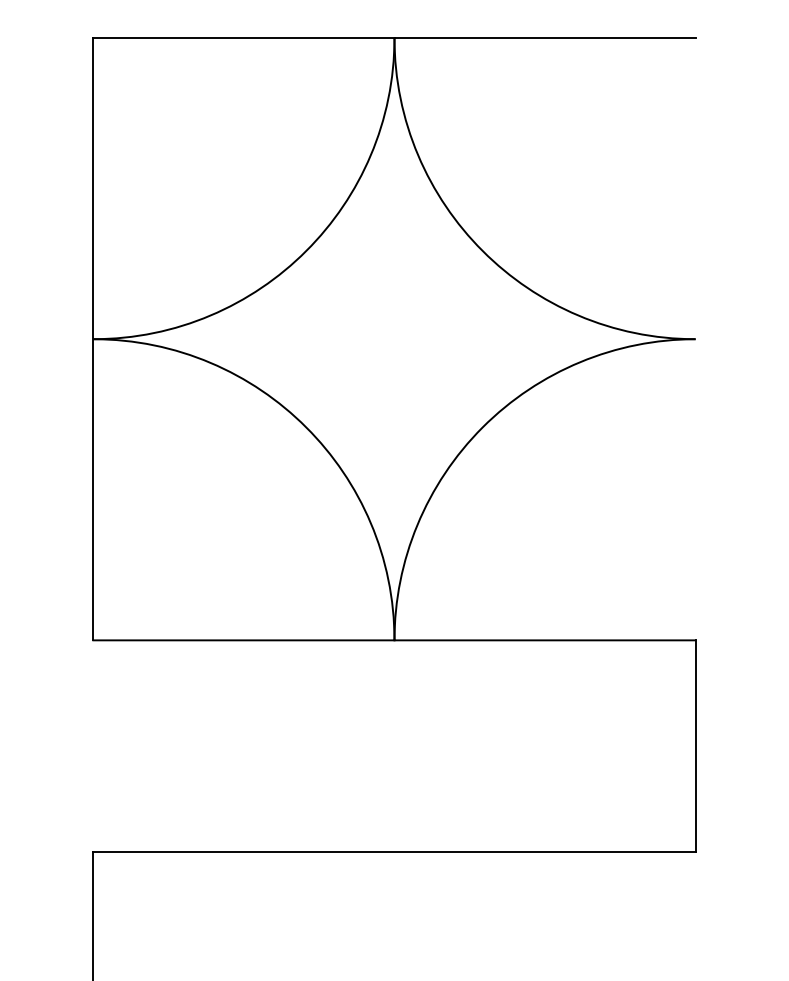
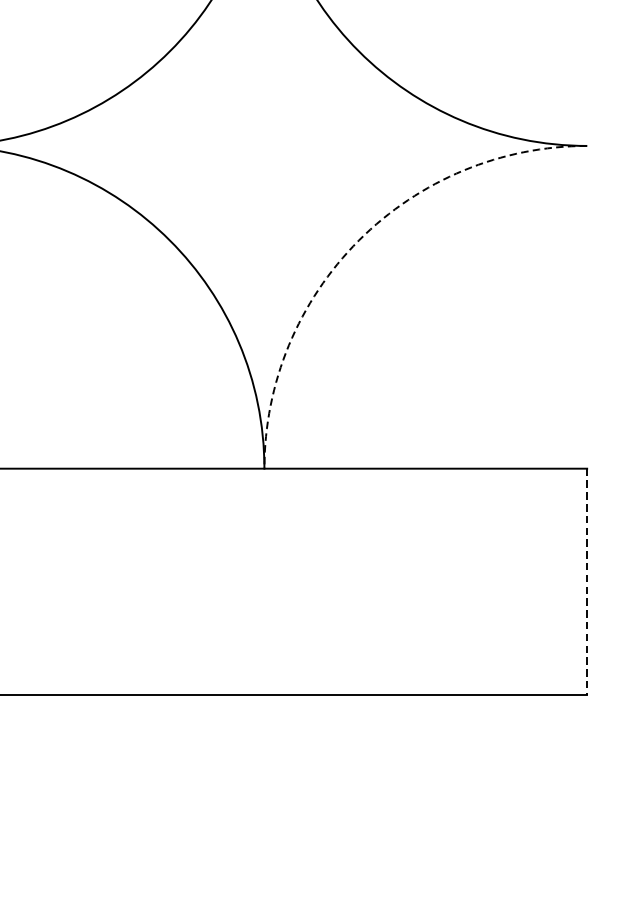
arc: (482, 427) -> (358, 240), solid -> dashed
line: (695, 746) -> (587, 582), solid -> dashed

